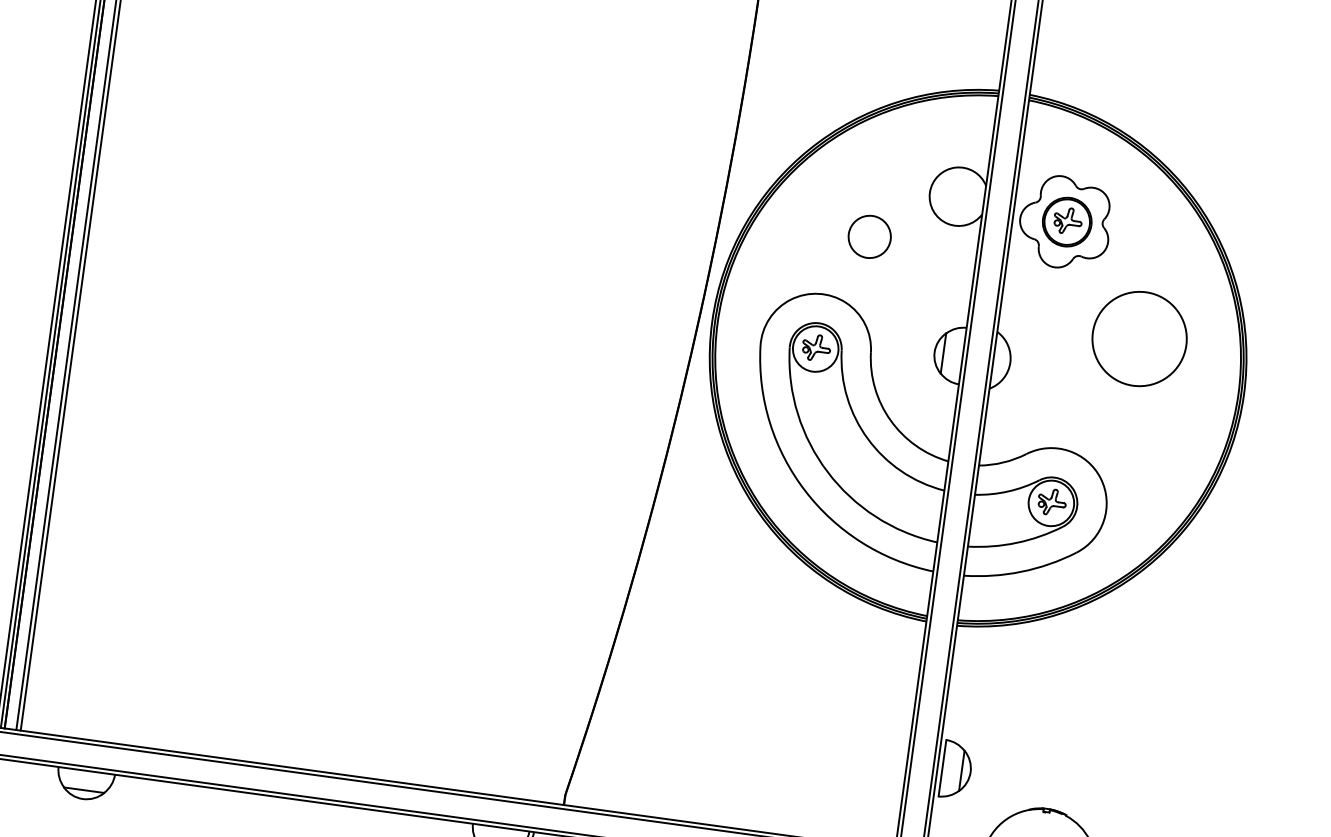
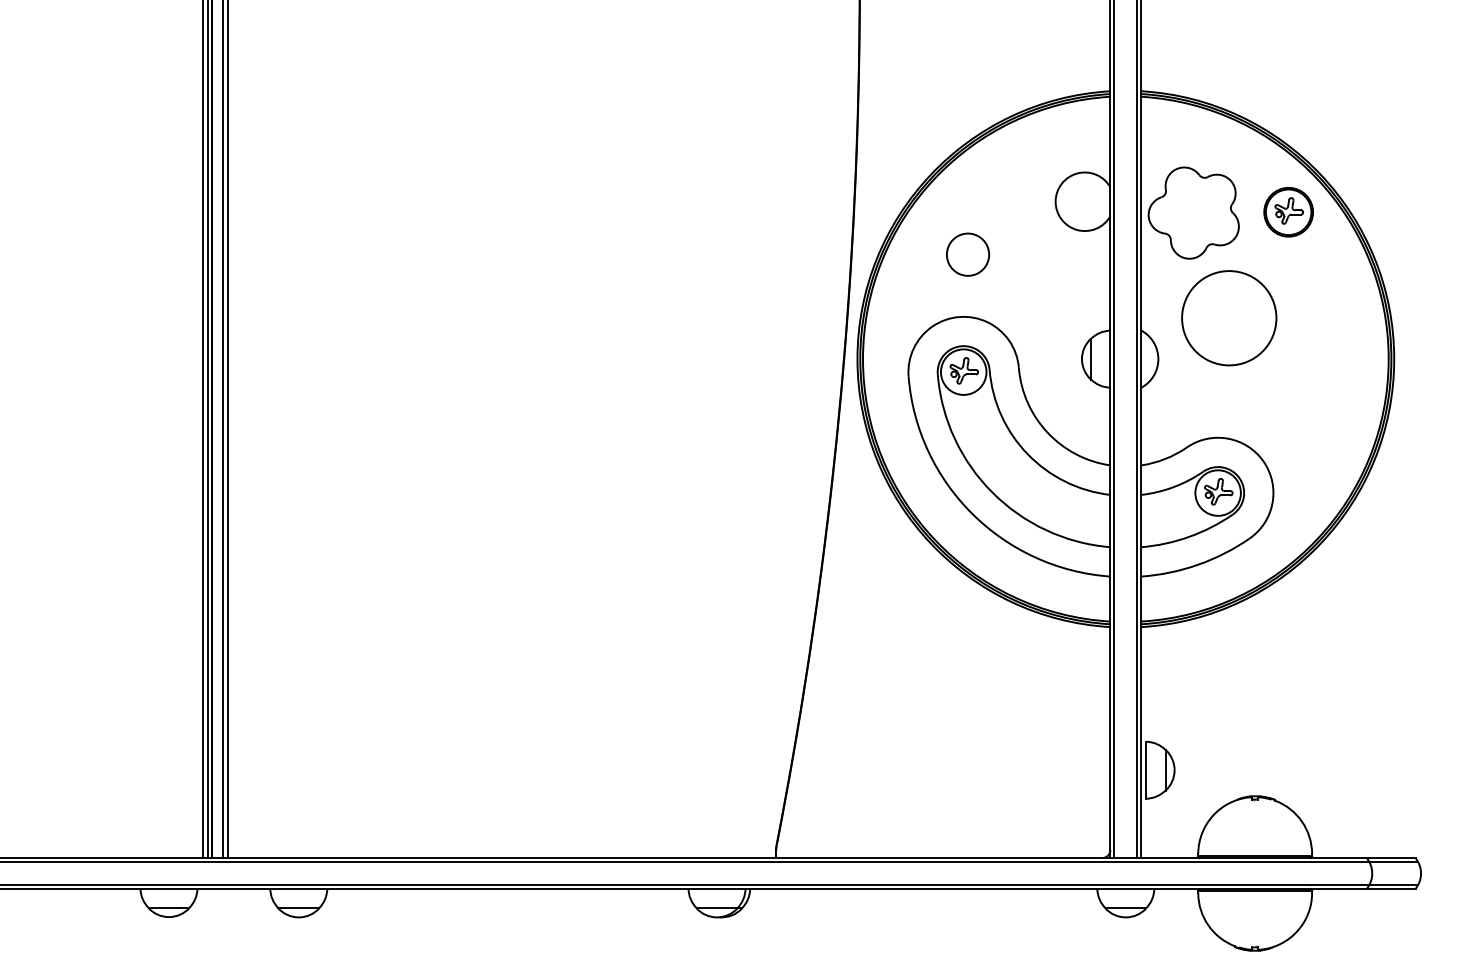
part: (1067, 222) -> (1288, 212), moved
circle: (870, 236) -> (968, 254), moved
circle: (1139, 339) -> (1229, 318), moved

